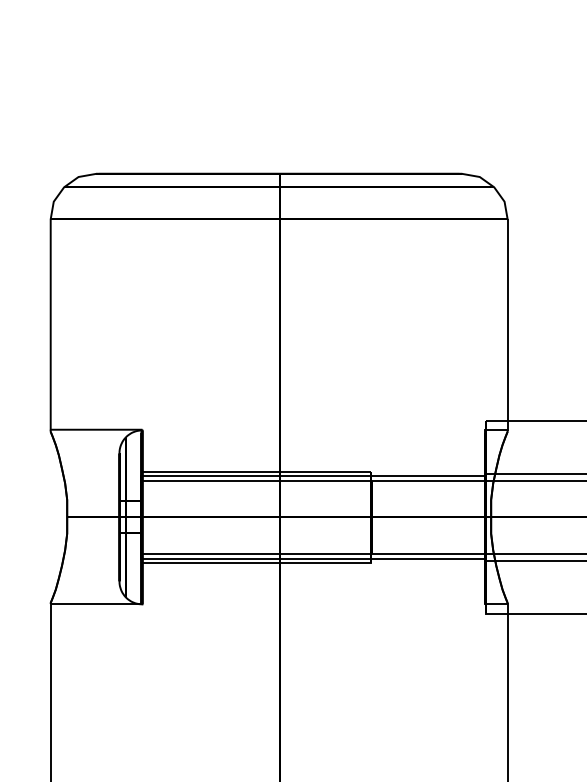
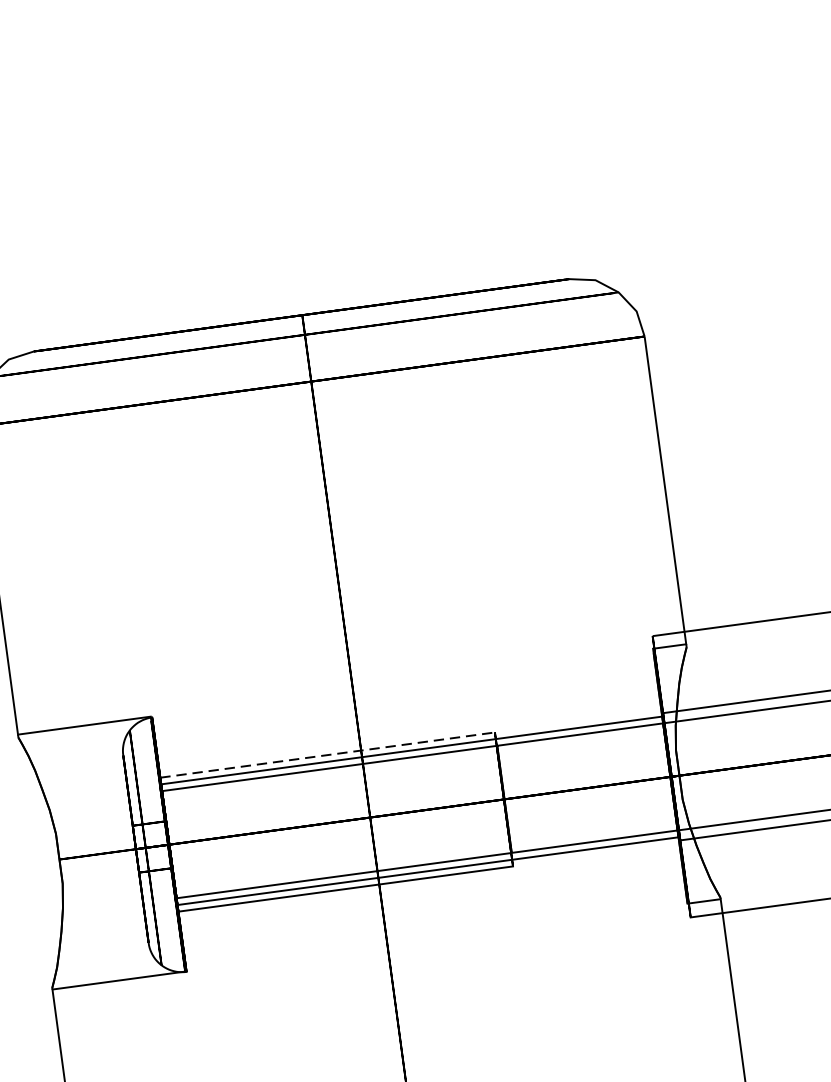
line: (257, 471) -> (328, 754), solid -> dashed

